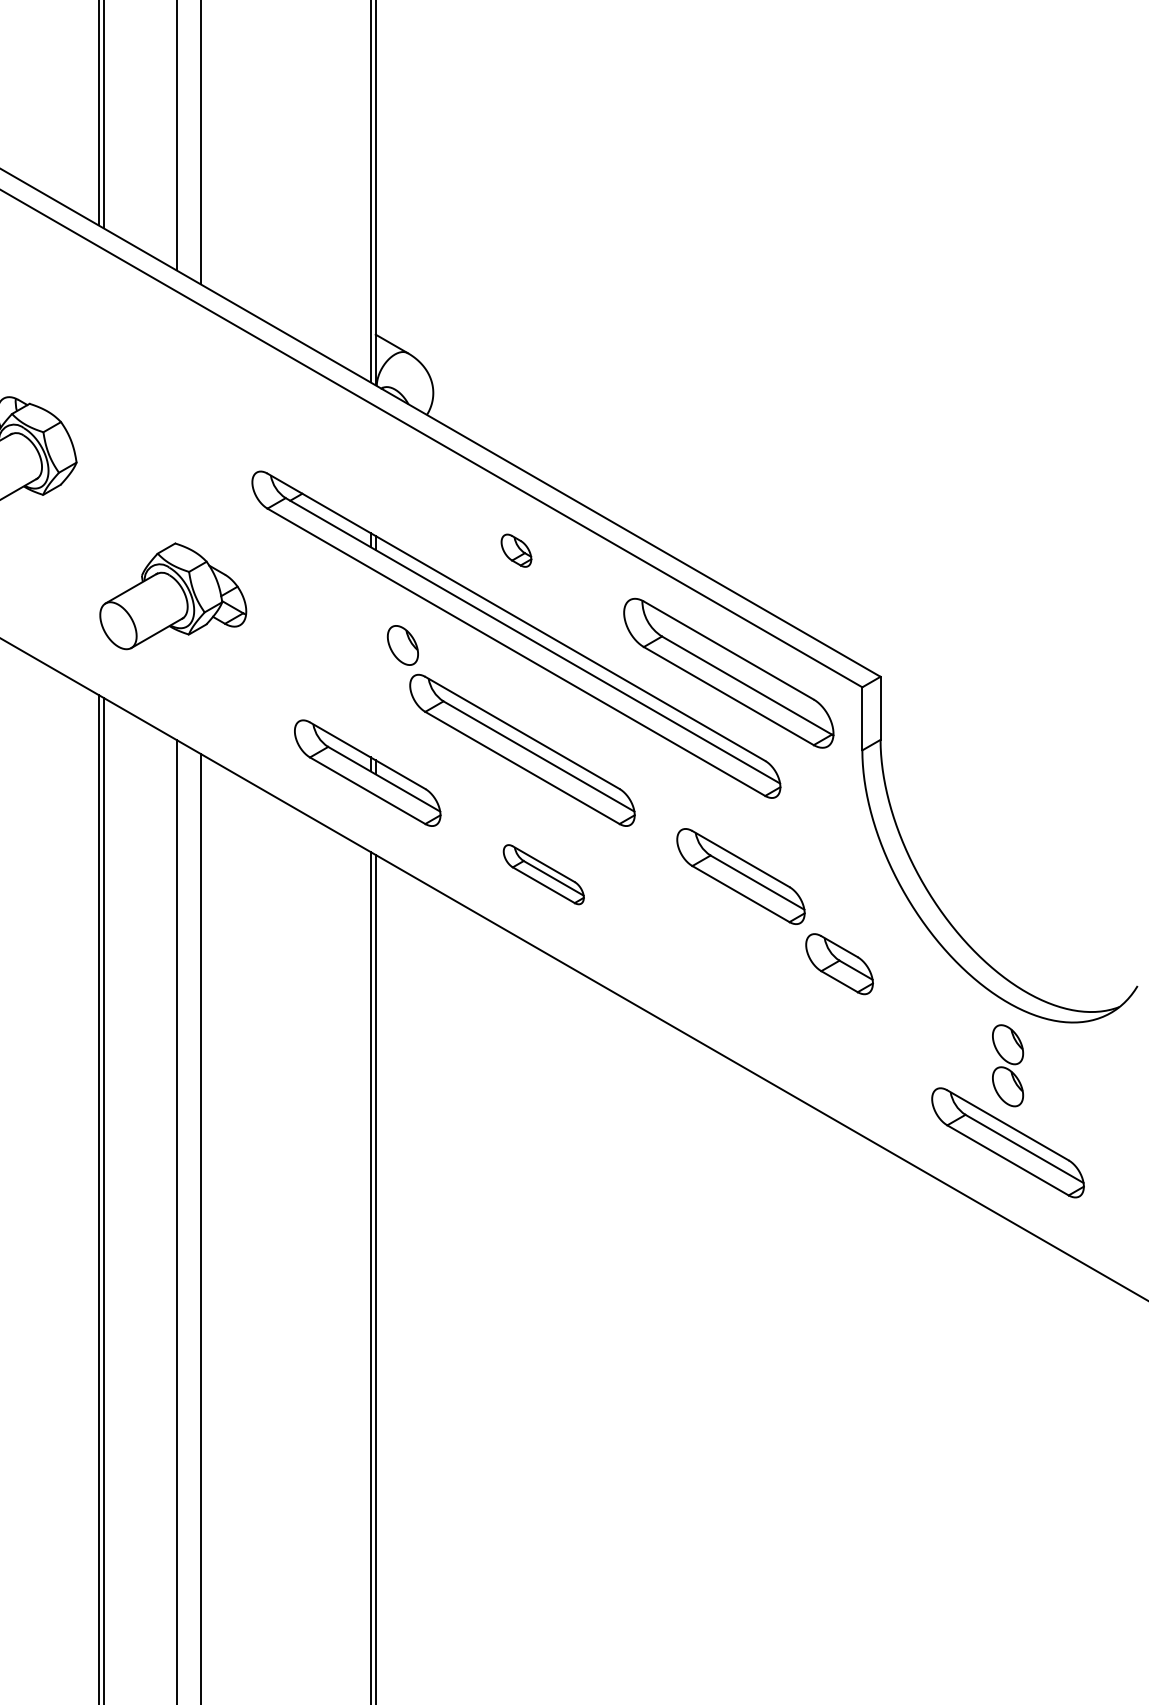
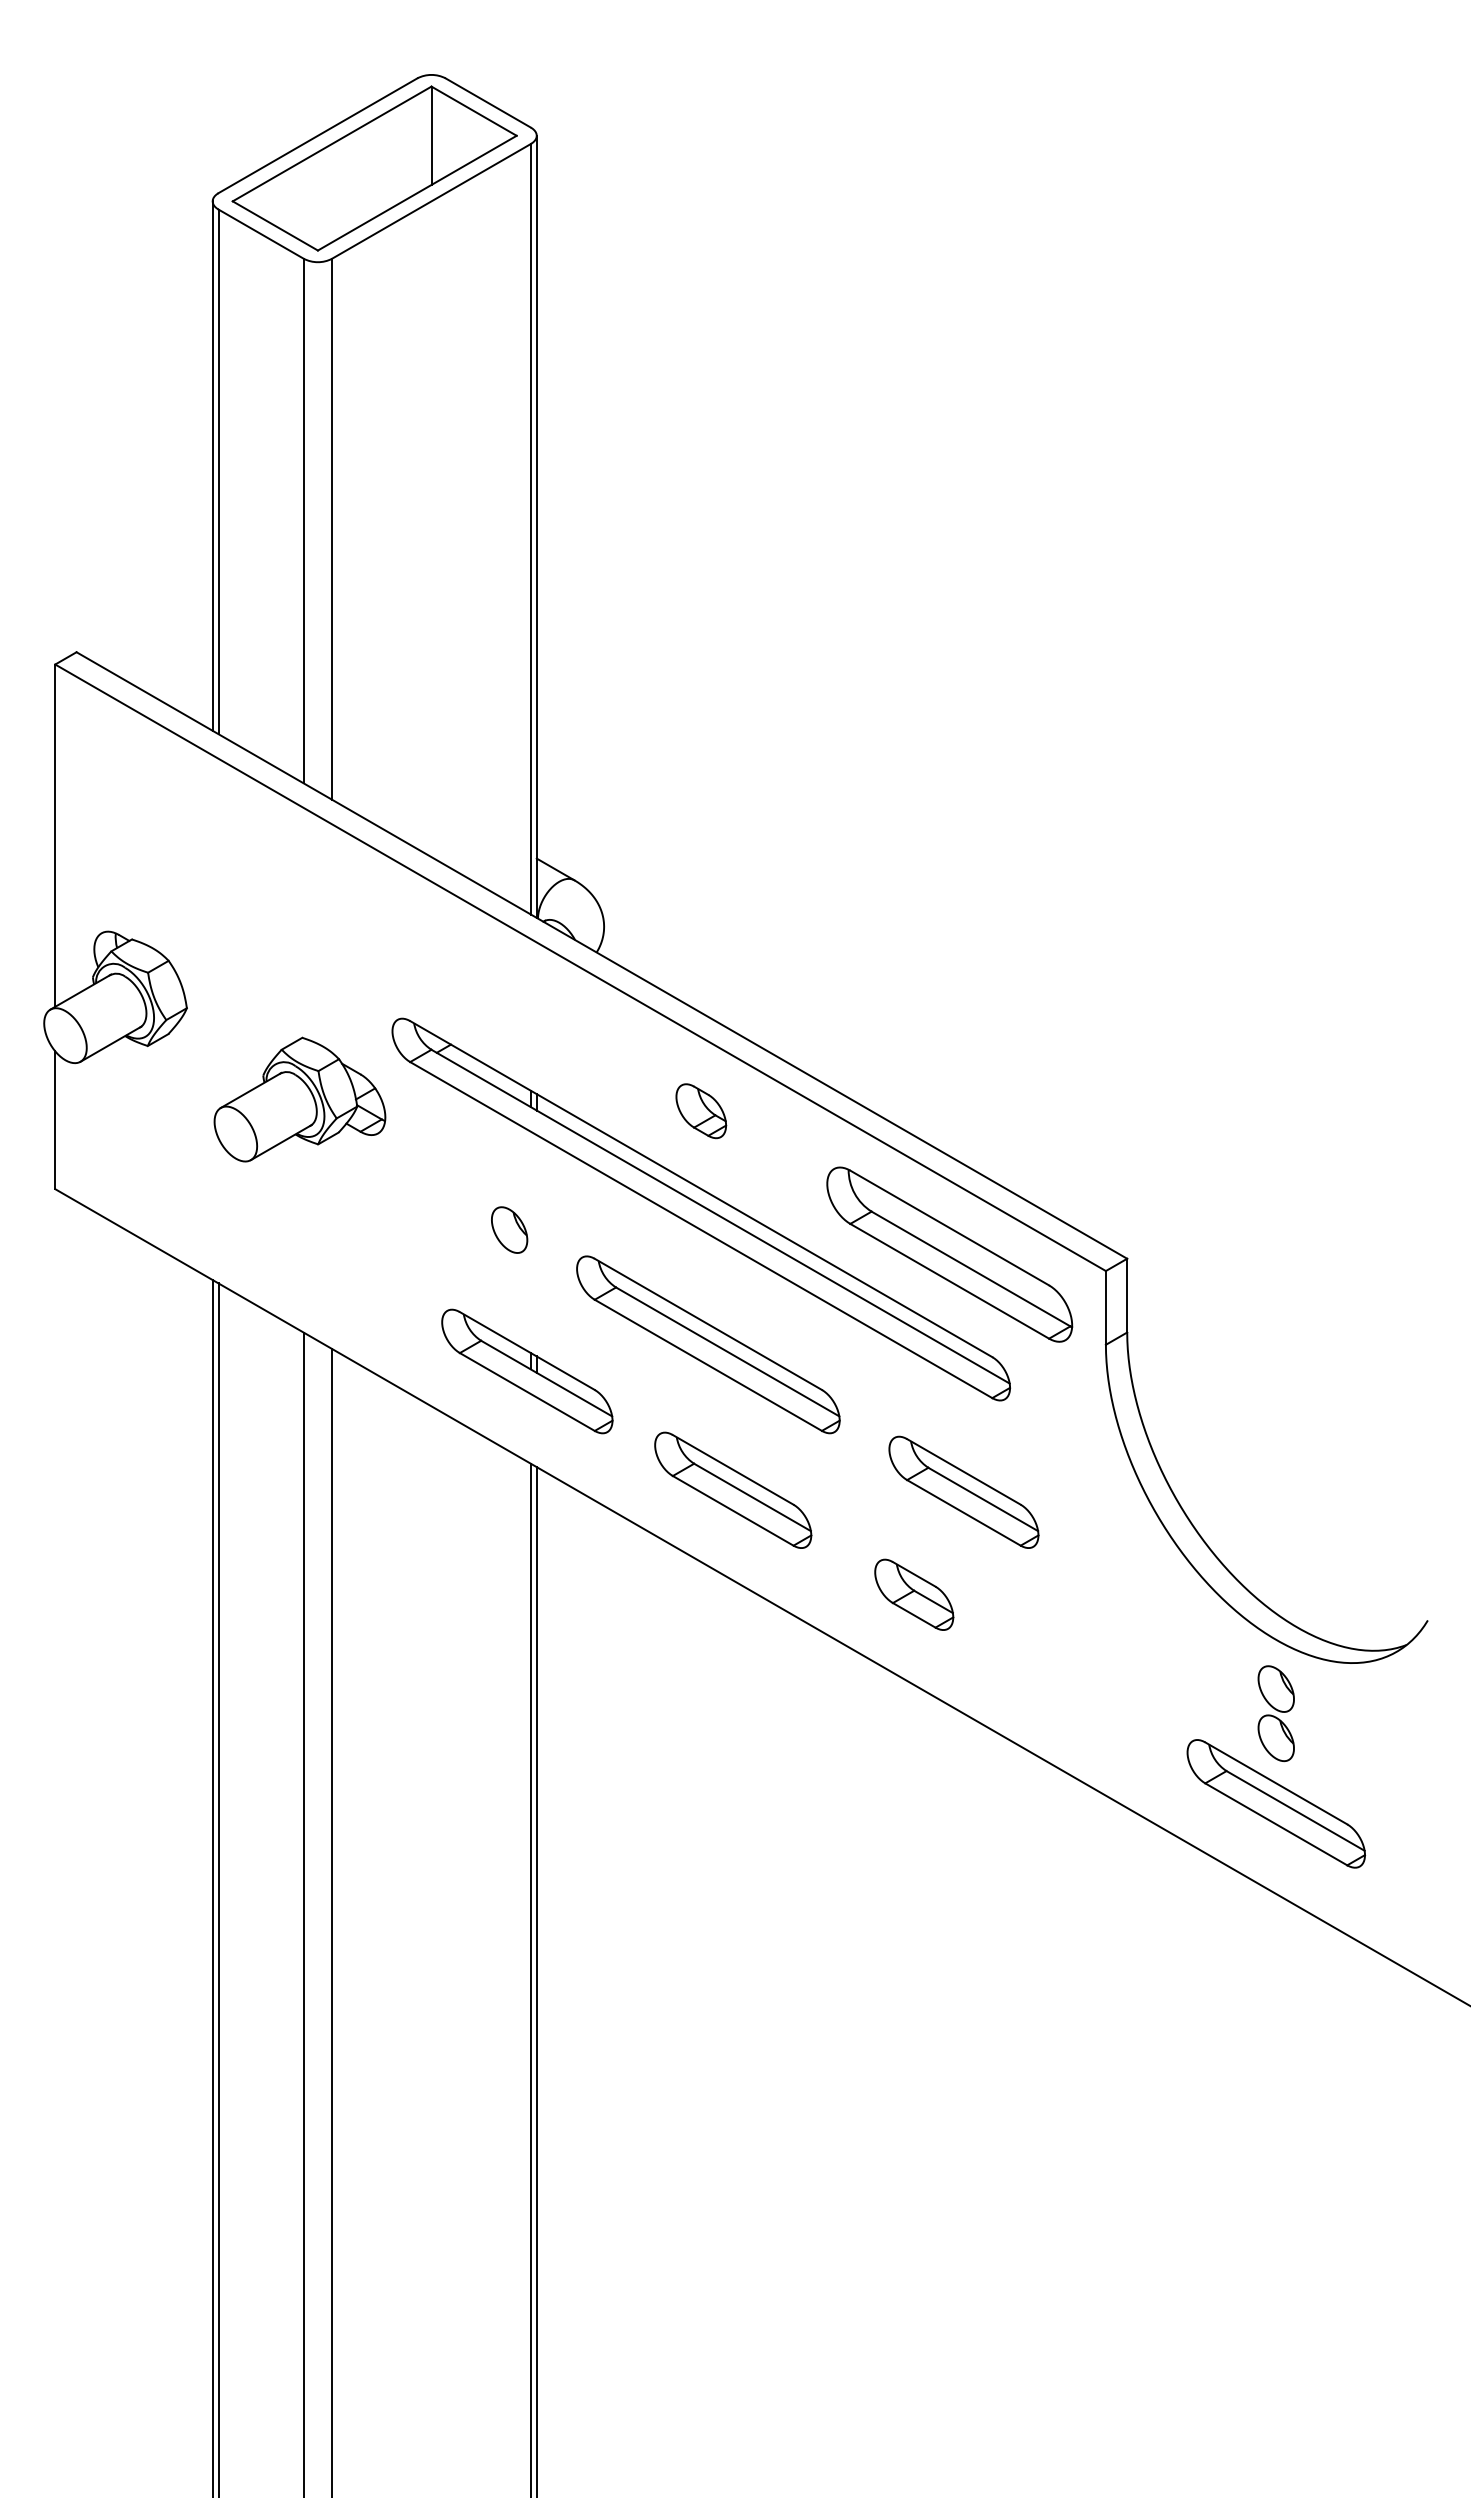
part: (516, 550) -> (701, 1111), size x1.43
part: (172, 596) -> (299, 1099), moved
part: (402, 644) -> (509, 1229), moved
part: (543, 874) -> (733, 1489), size x1.67
part: (839, 963) -> (914, 1594), moved

